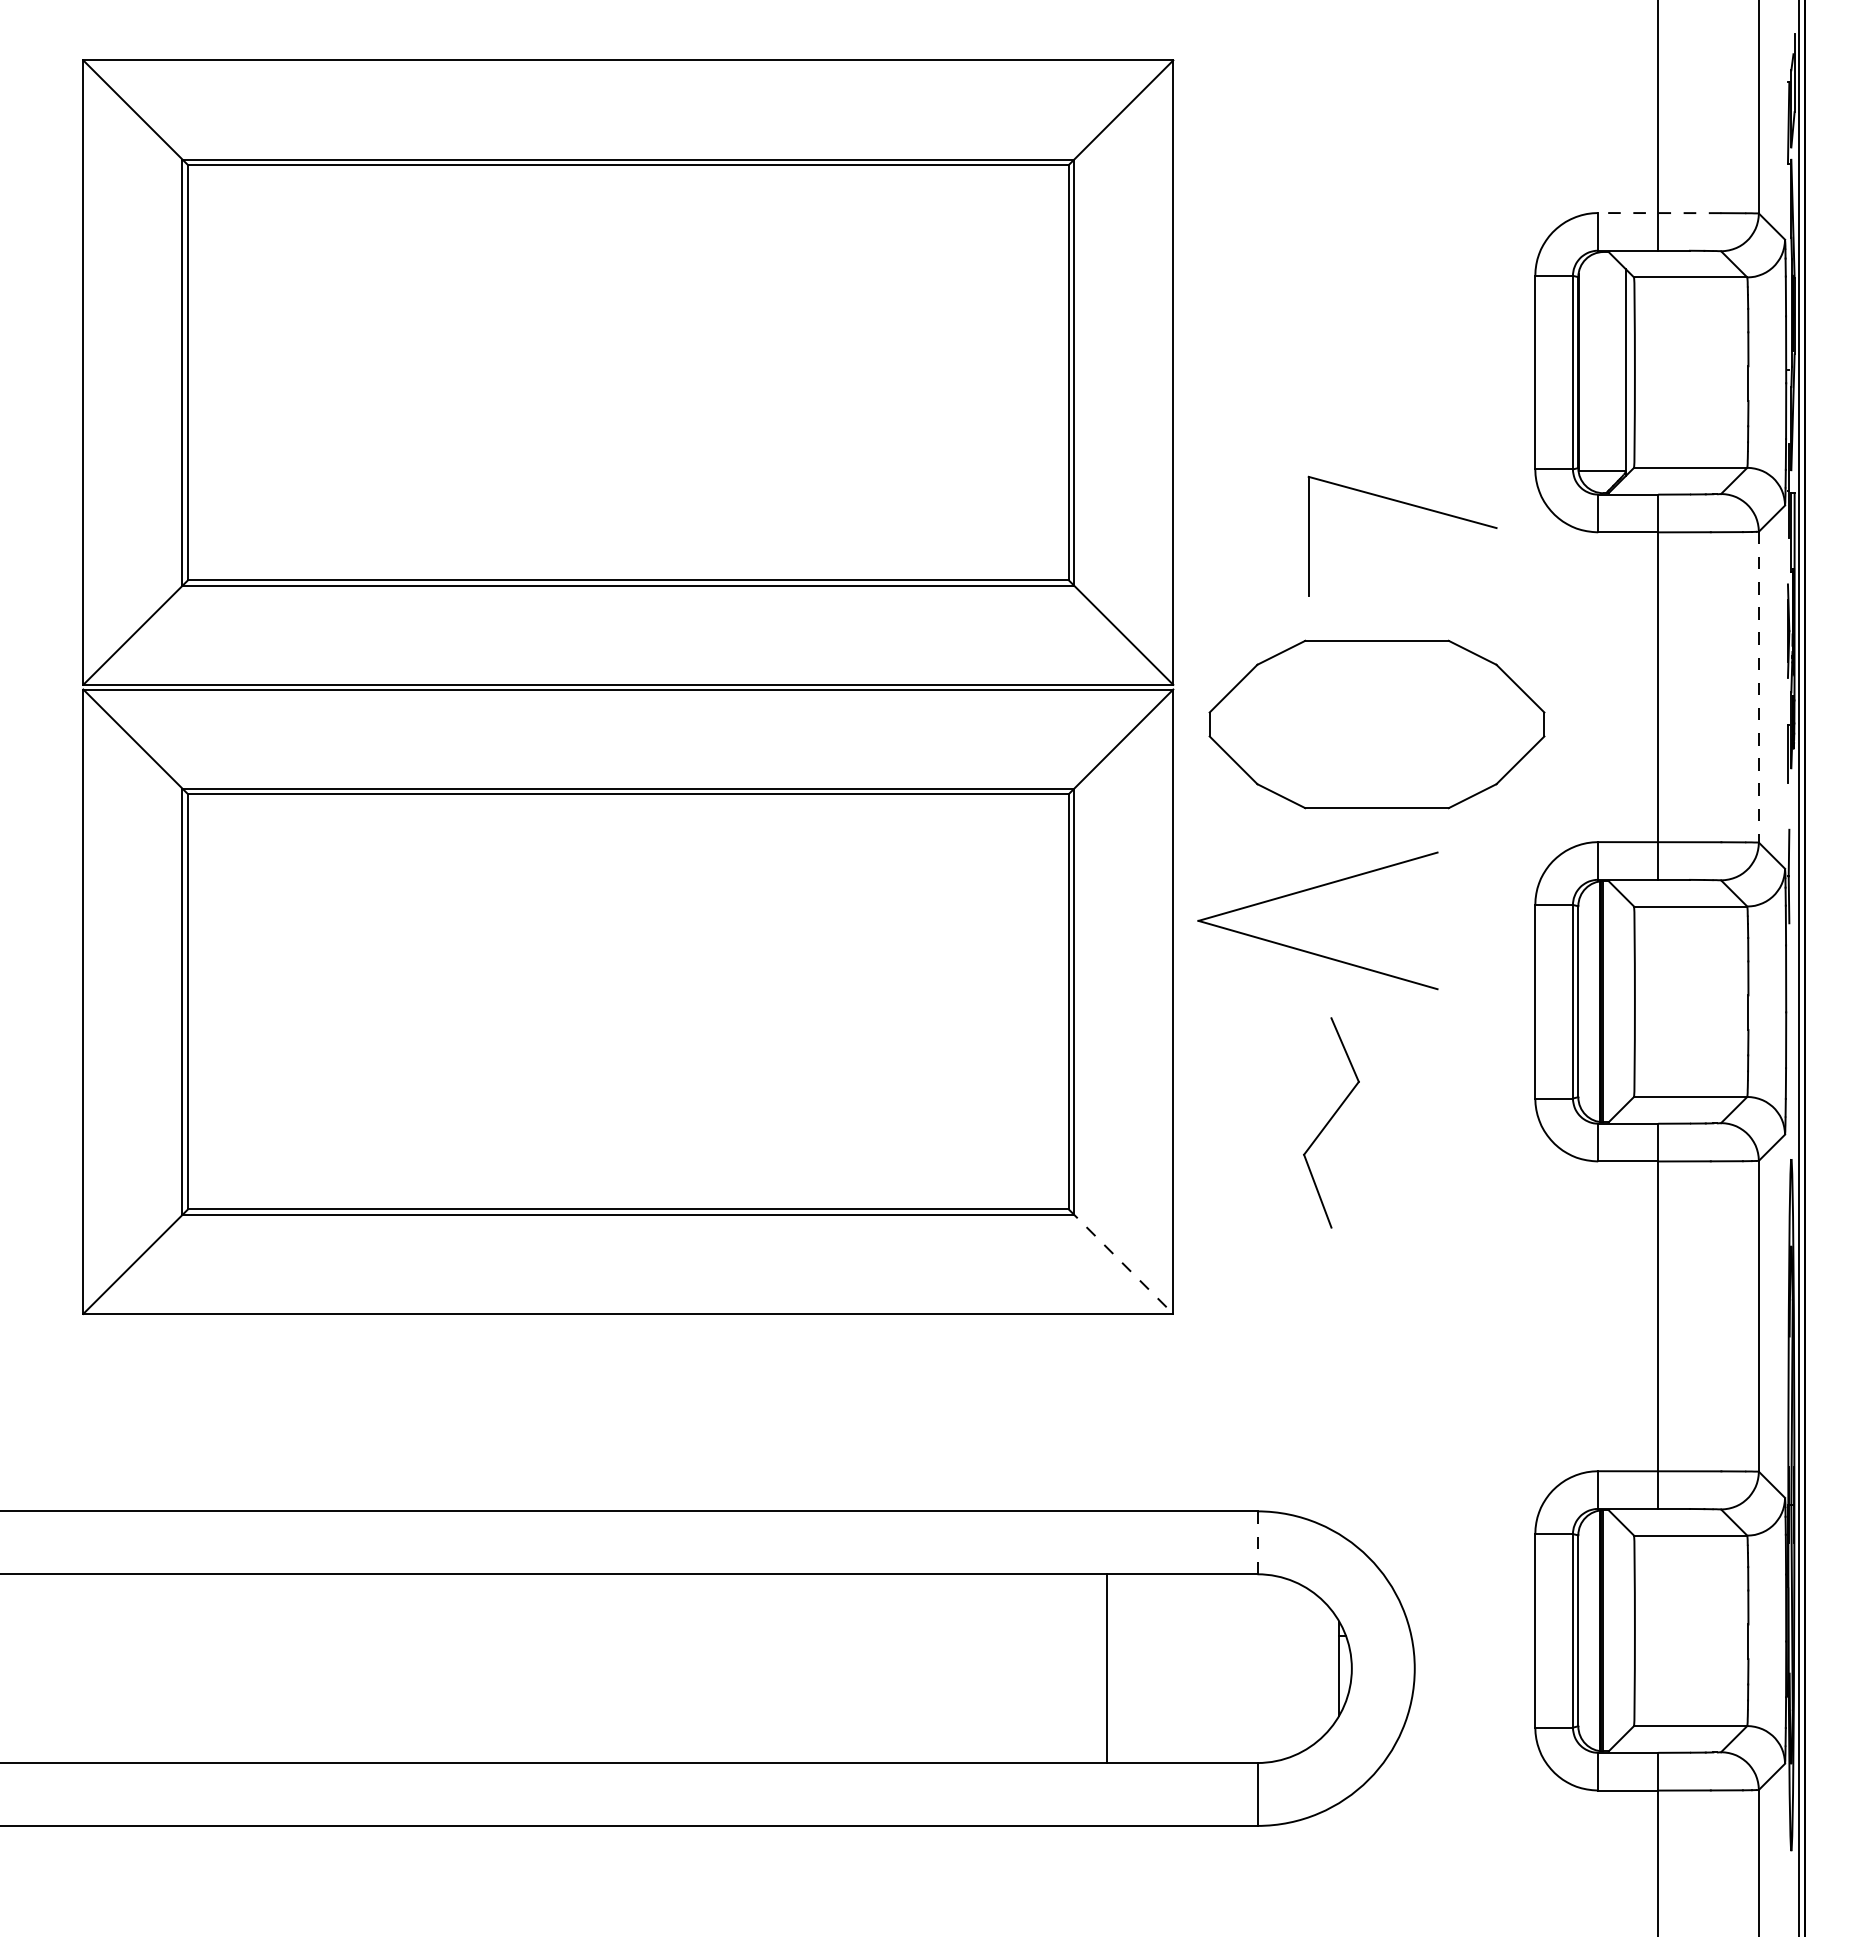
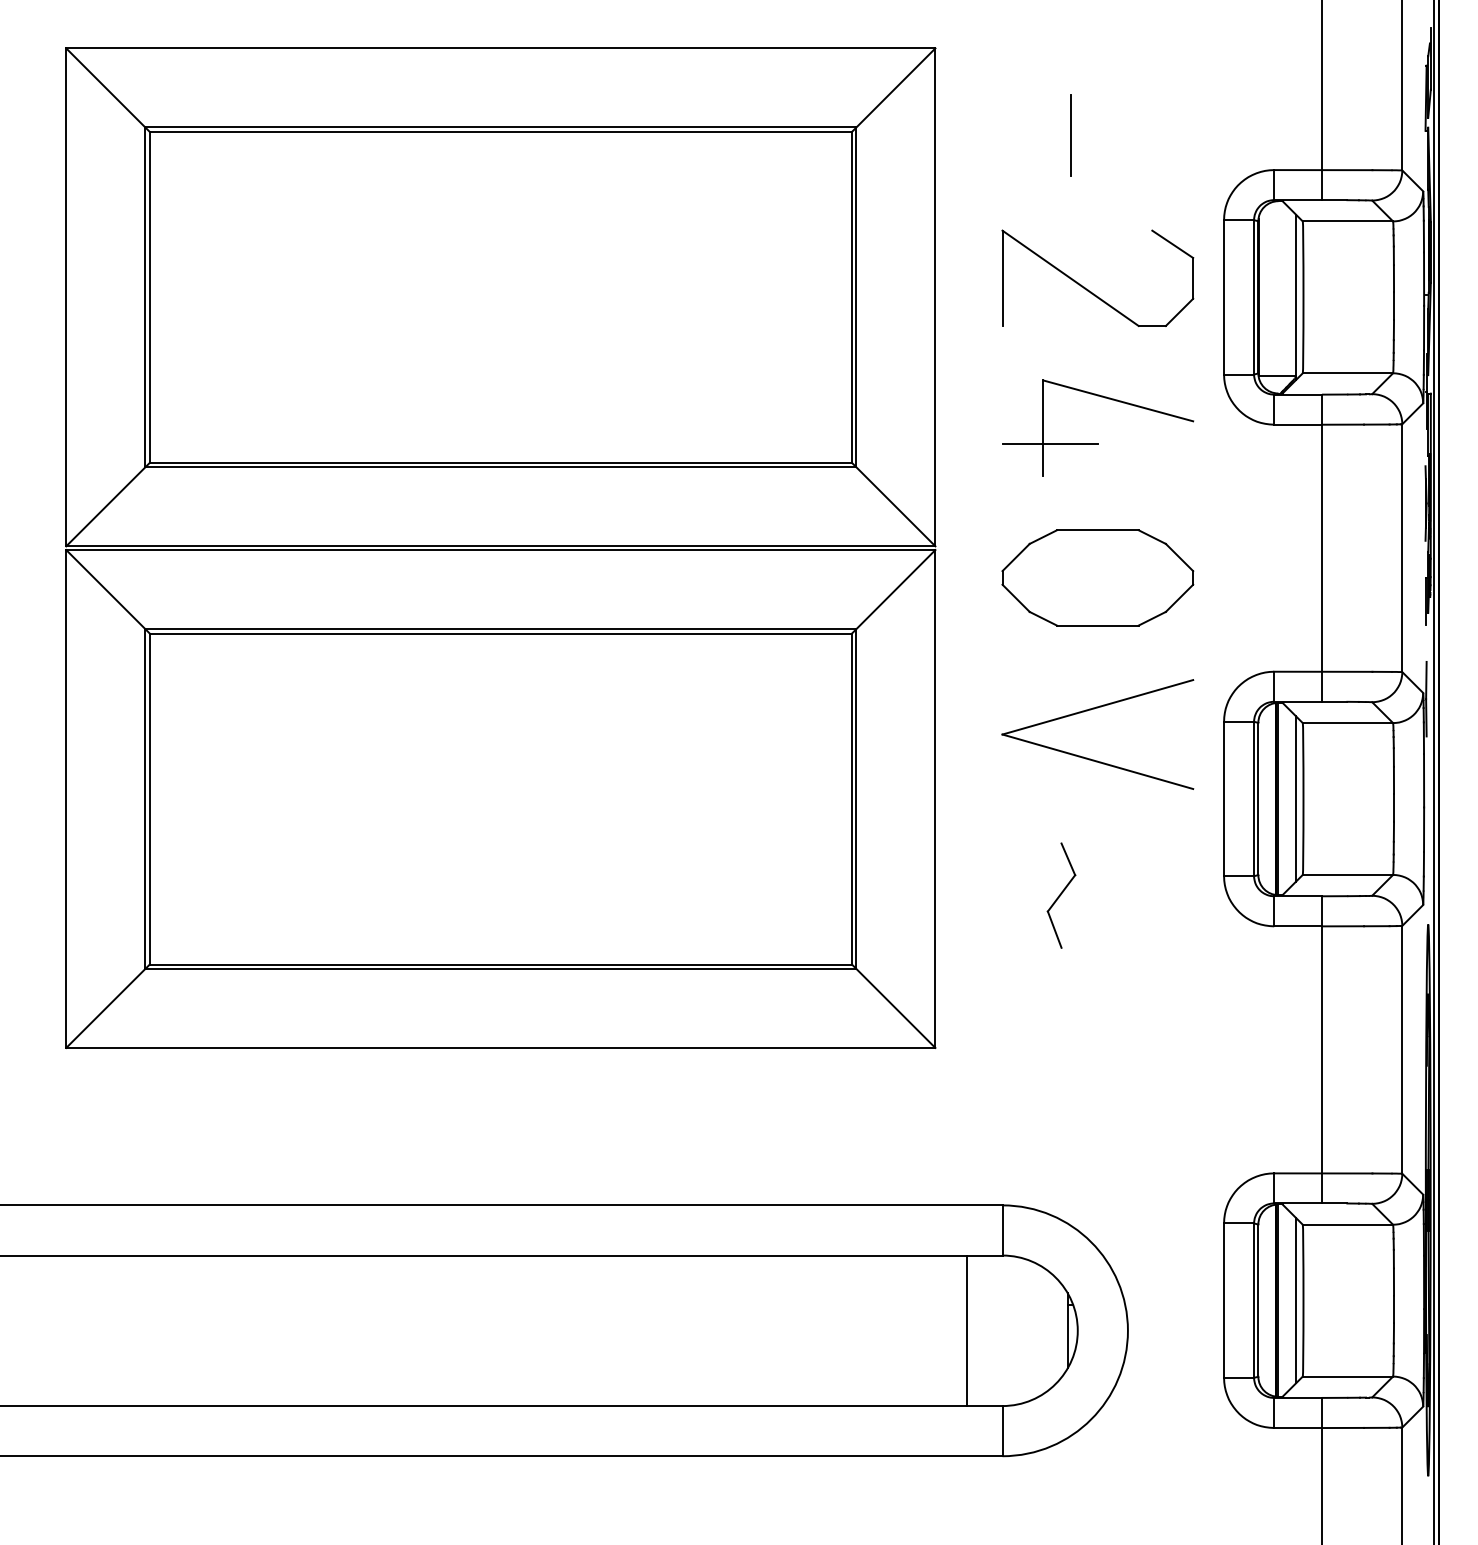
line: (1342, 169) -> (1070, 135), added
line: (1659, 213) -> (1323, 170), dashed -> solid
part: (1367, 364) -> (1090, 290), added
line: (1317, 556) -> (1050, 443), added
line: (1758, 687) -> (1402, 548), dashed -> solid
part: (1376, 724) -> (1097, 577), size x0.71
part: (1309, 890) -> (1091, 710), moved
line: (1625, 1001) -> (1295, 798), added
part: (1331, 1122) -> (1061, 895), size x0.62
line: (1121, 1261) -> (894, 1006), dashed -> solid
line: (1257, 1543) -> (1002, 1231), dashed -> solid
line: (1625, 1630) -> (1295, 1300), added
line: (1107, 1668) -> (967, 1330), moved

